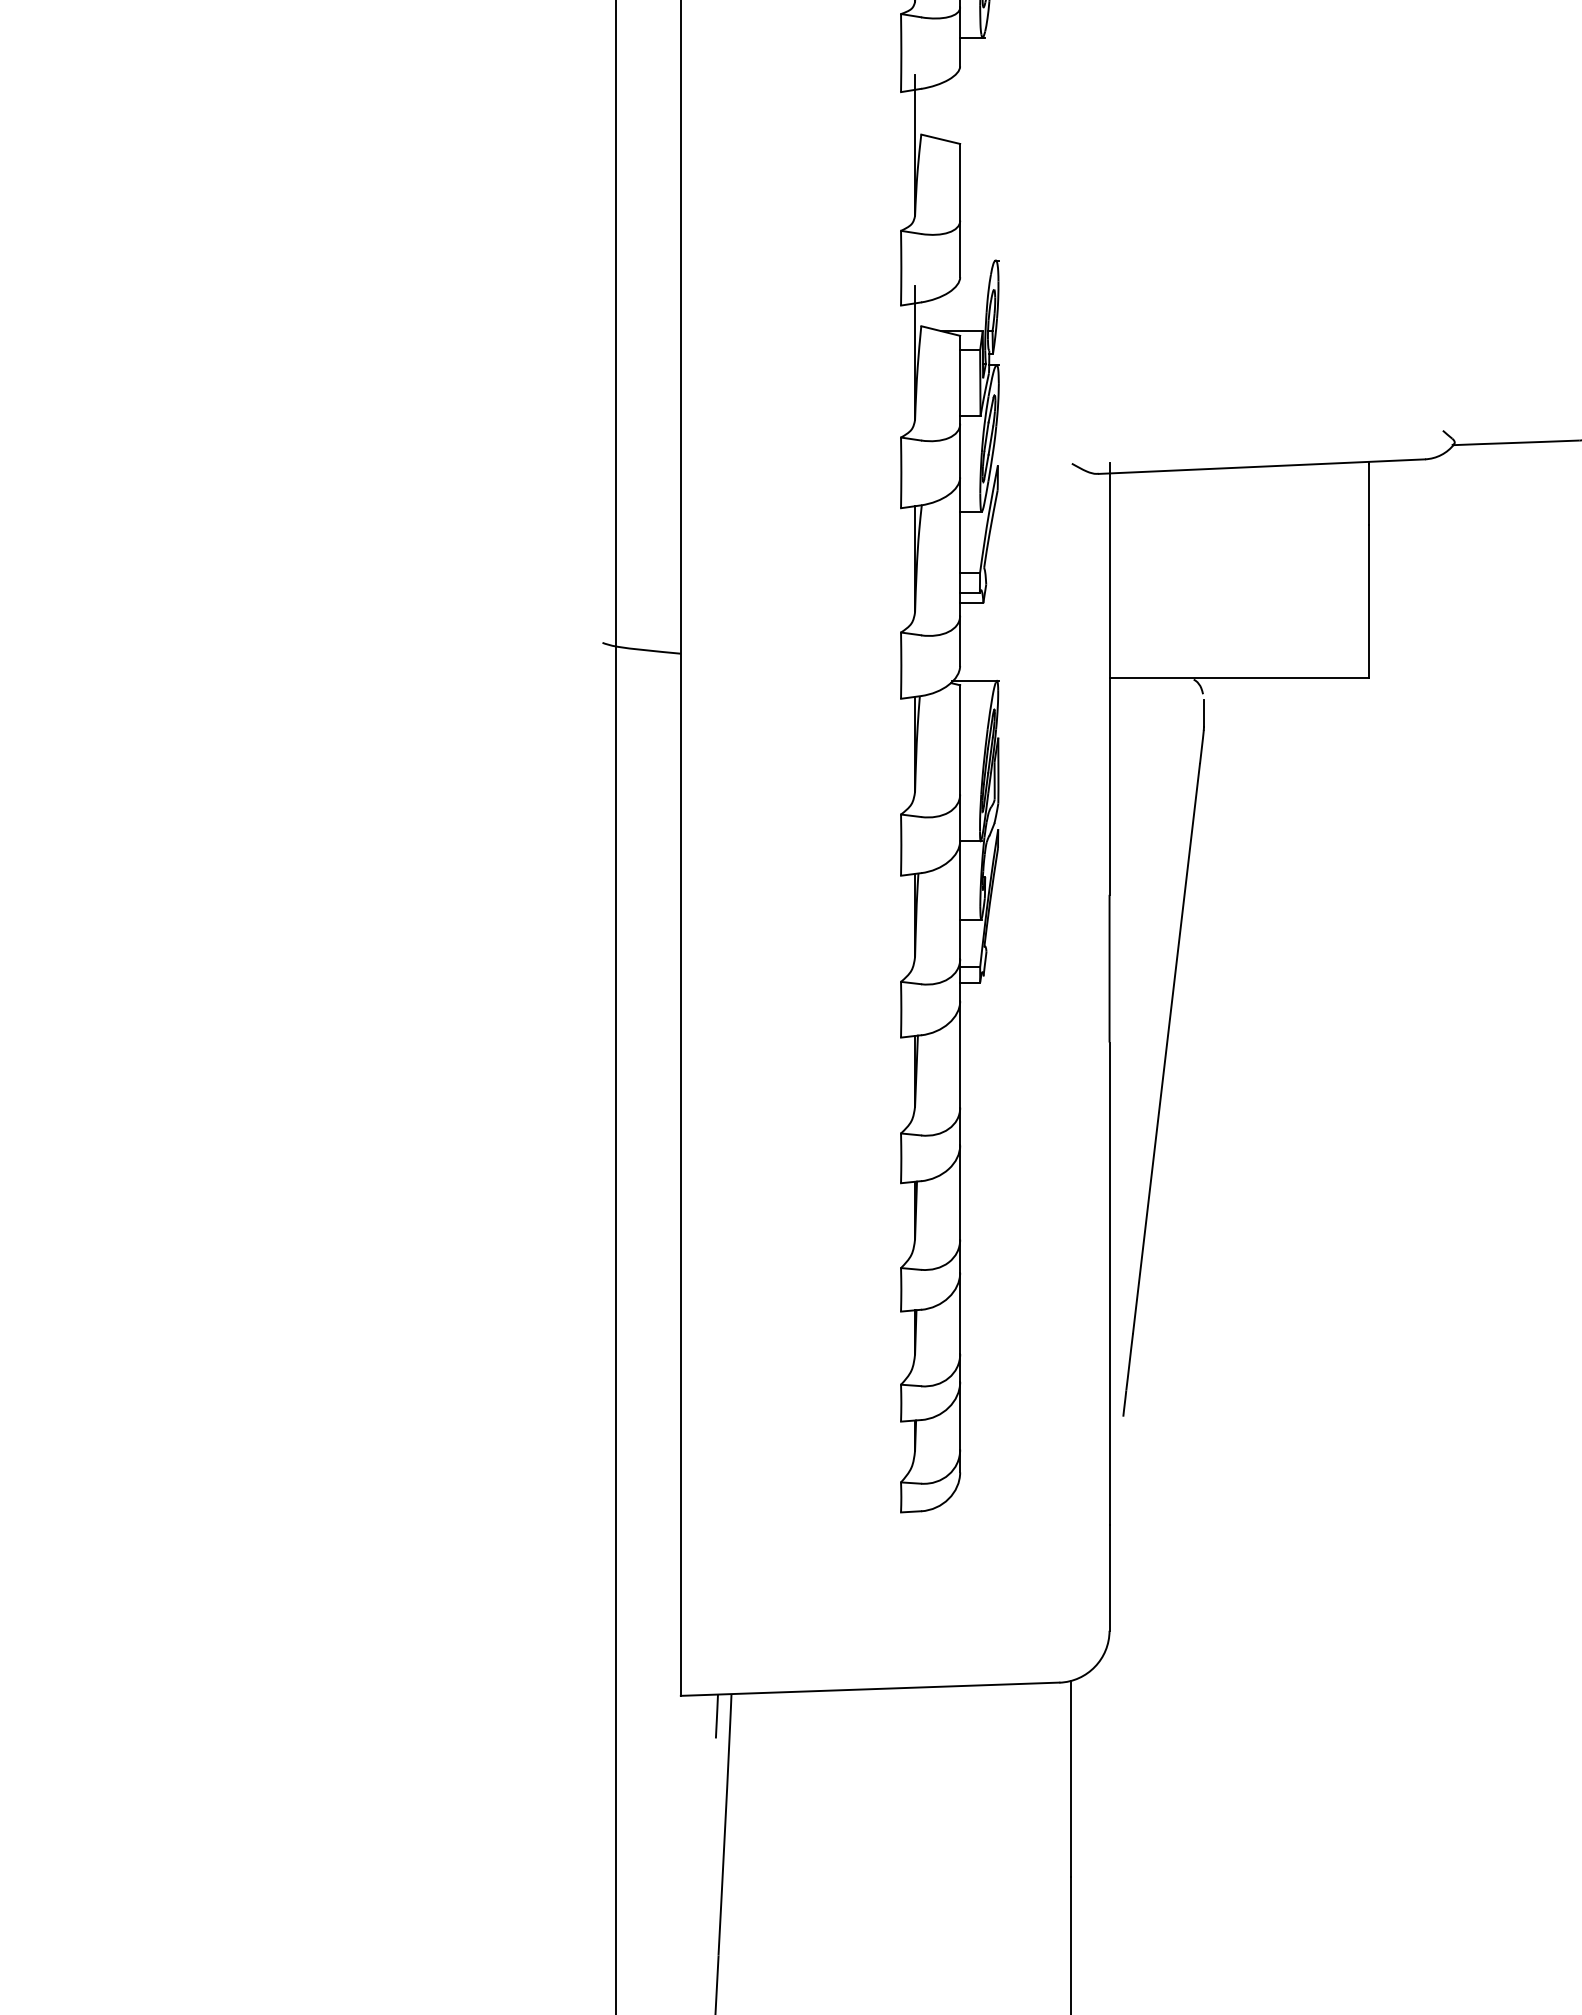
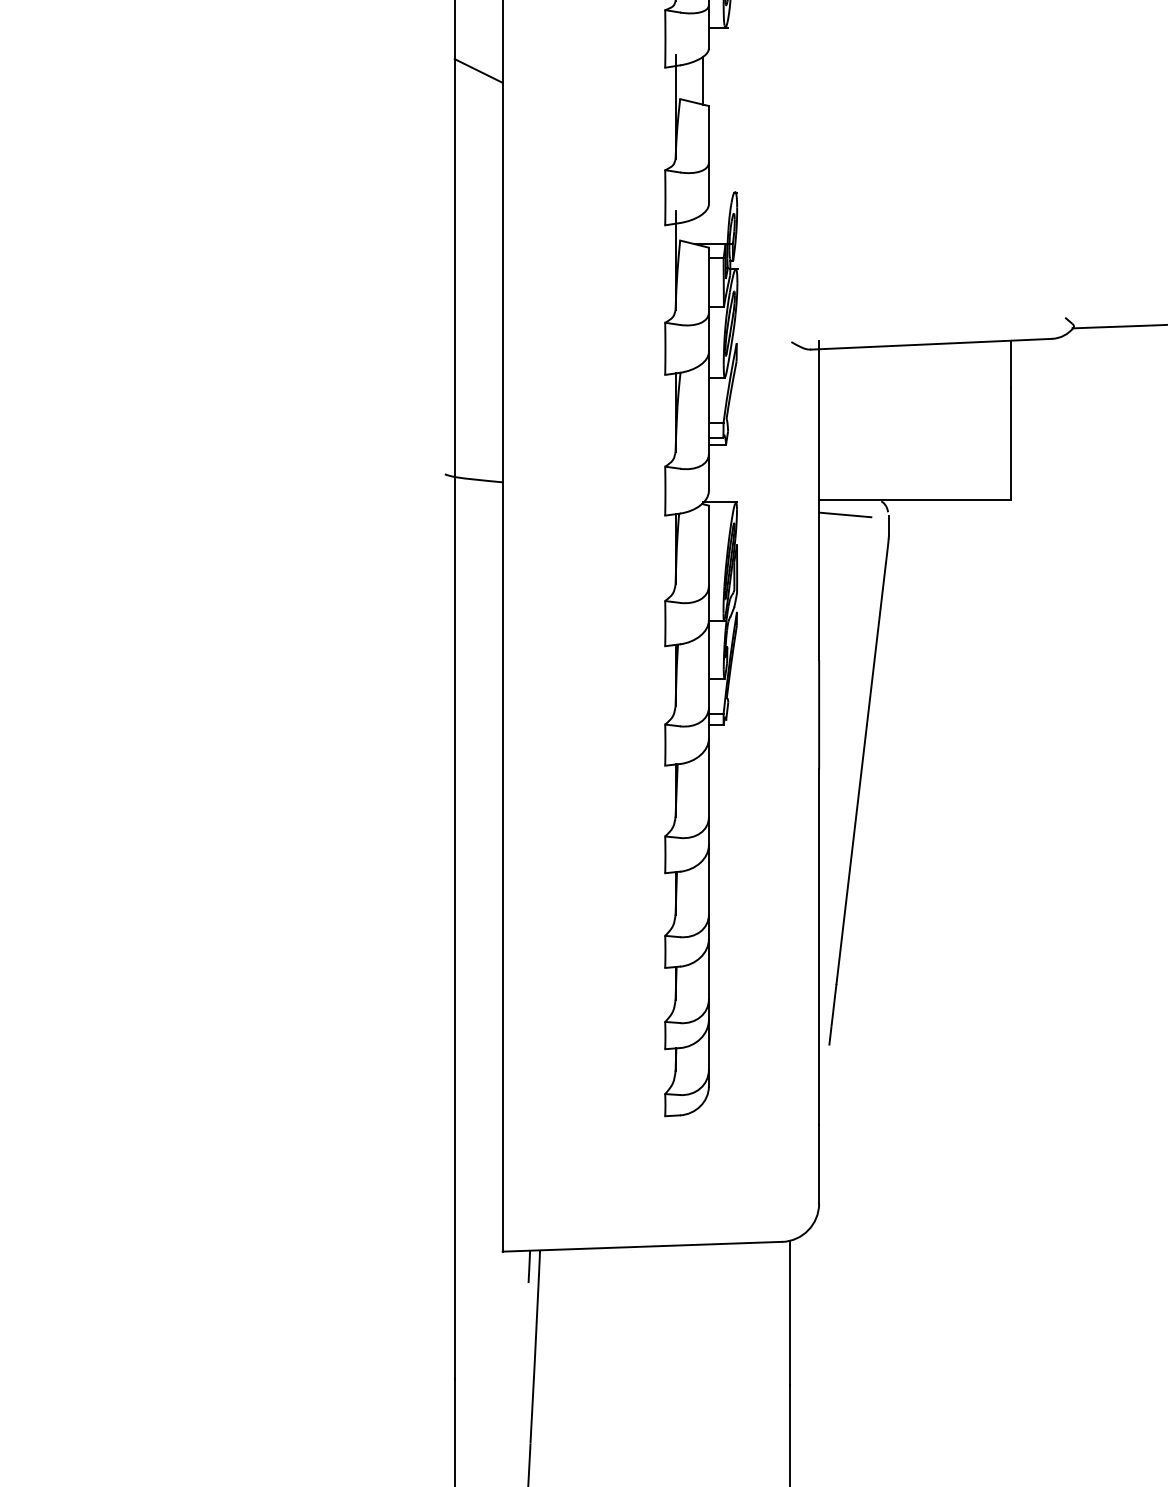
line: (647, 96) -> (478, 70), added
line: (951, 109) -> (702, 80), added
line: (1144, 697) -> (844, 514), added

